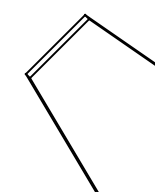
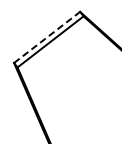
line: (55, 44) -> (47, 37), solid -> dashed

